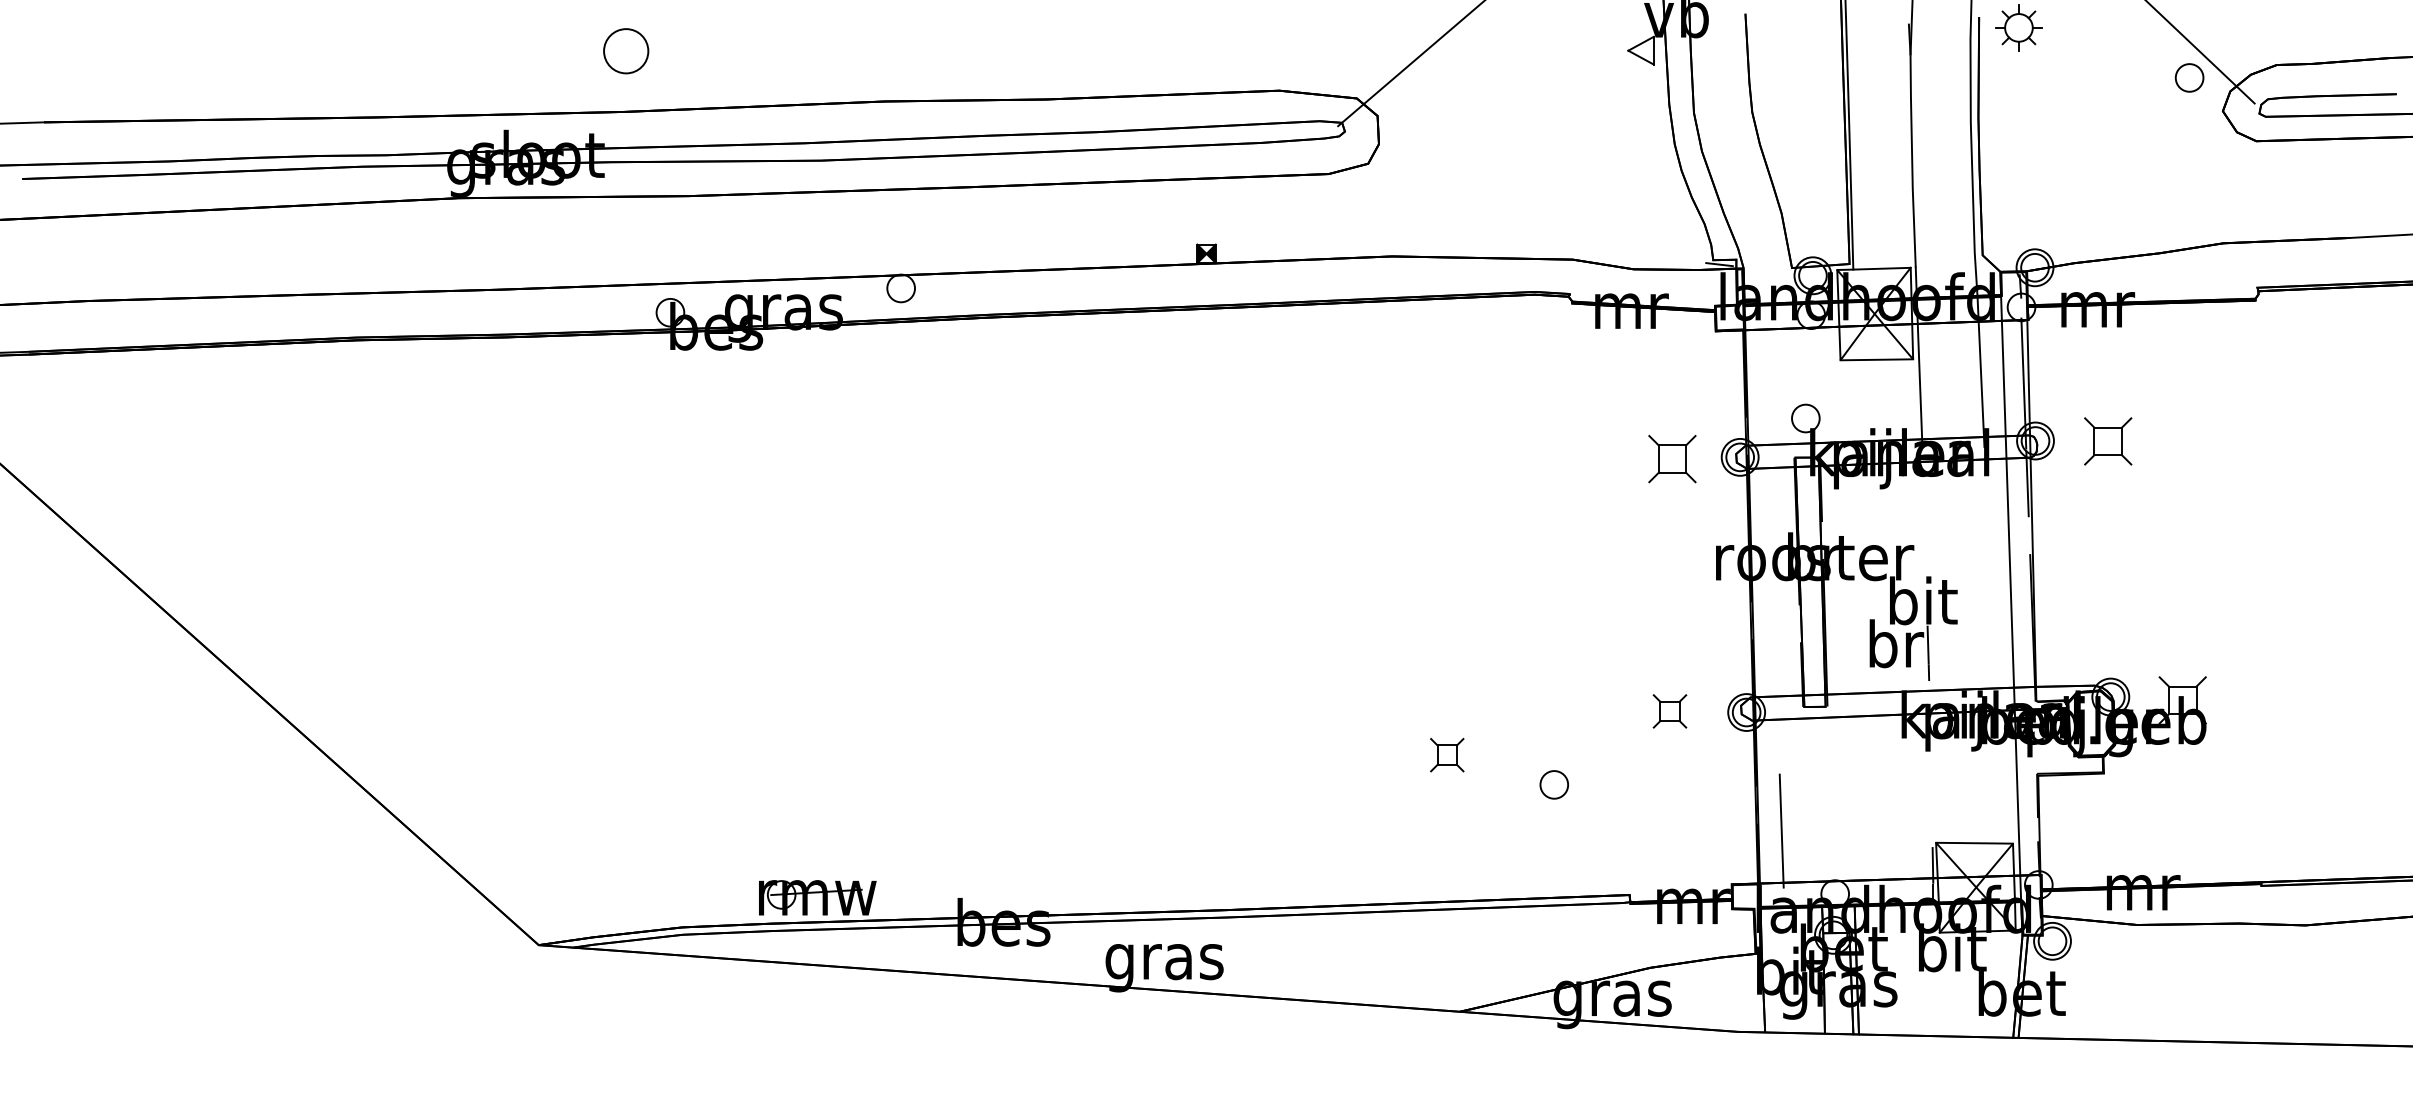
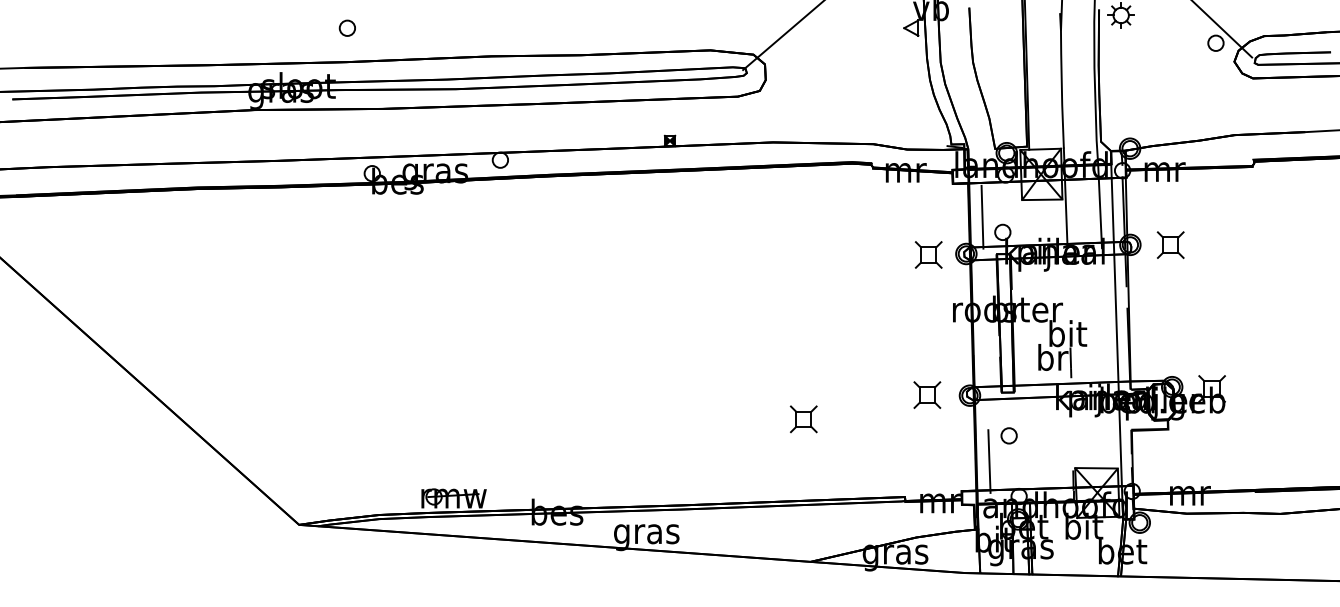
part: (623, 49) -> (346, 27), size x0.62
line: (1769, 389) -> (982, 216), added
part: (1670, 710) -> (927, 394), size x1.43
part: (1446, 755) -> (803, 419), size x1.43
part: (1553, 784) -> (1008, 435), moved

